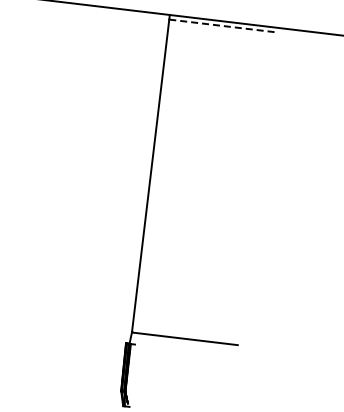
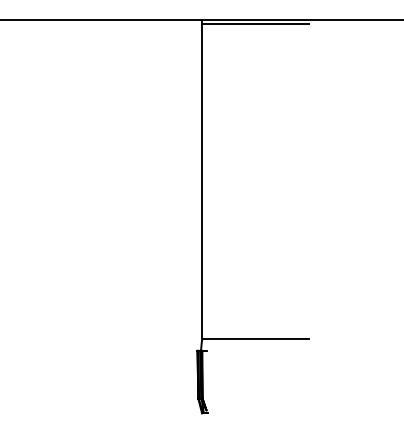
line: (222, 26) -> (255, 24), dashed -> solid

